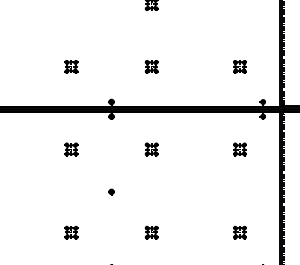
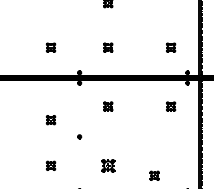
part: (71, 149) -> (51, 120), moved
part: (151, 232) -> (108, 165), size x1.4
part: (239, 232) -> (154, 175), moved

